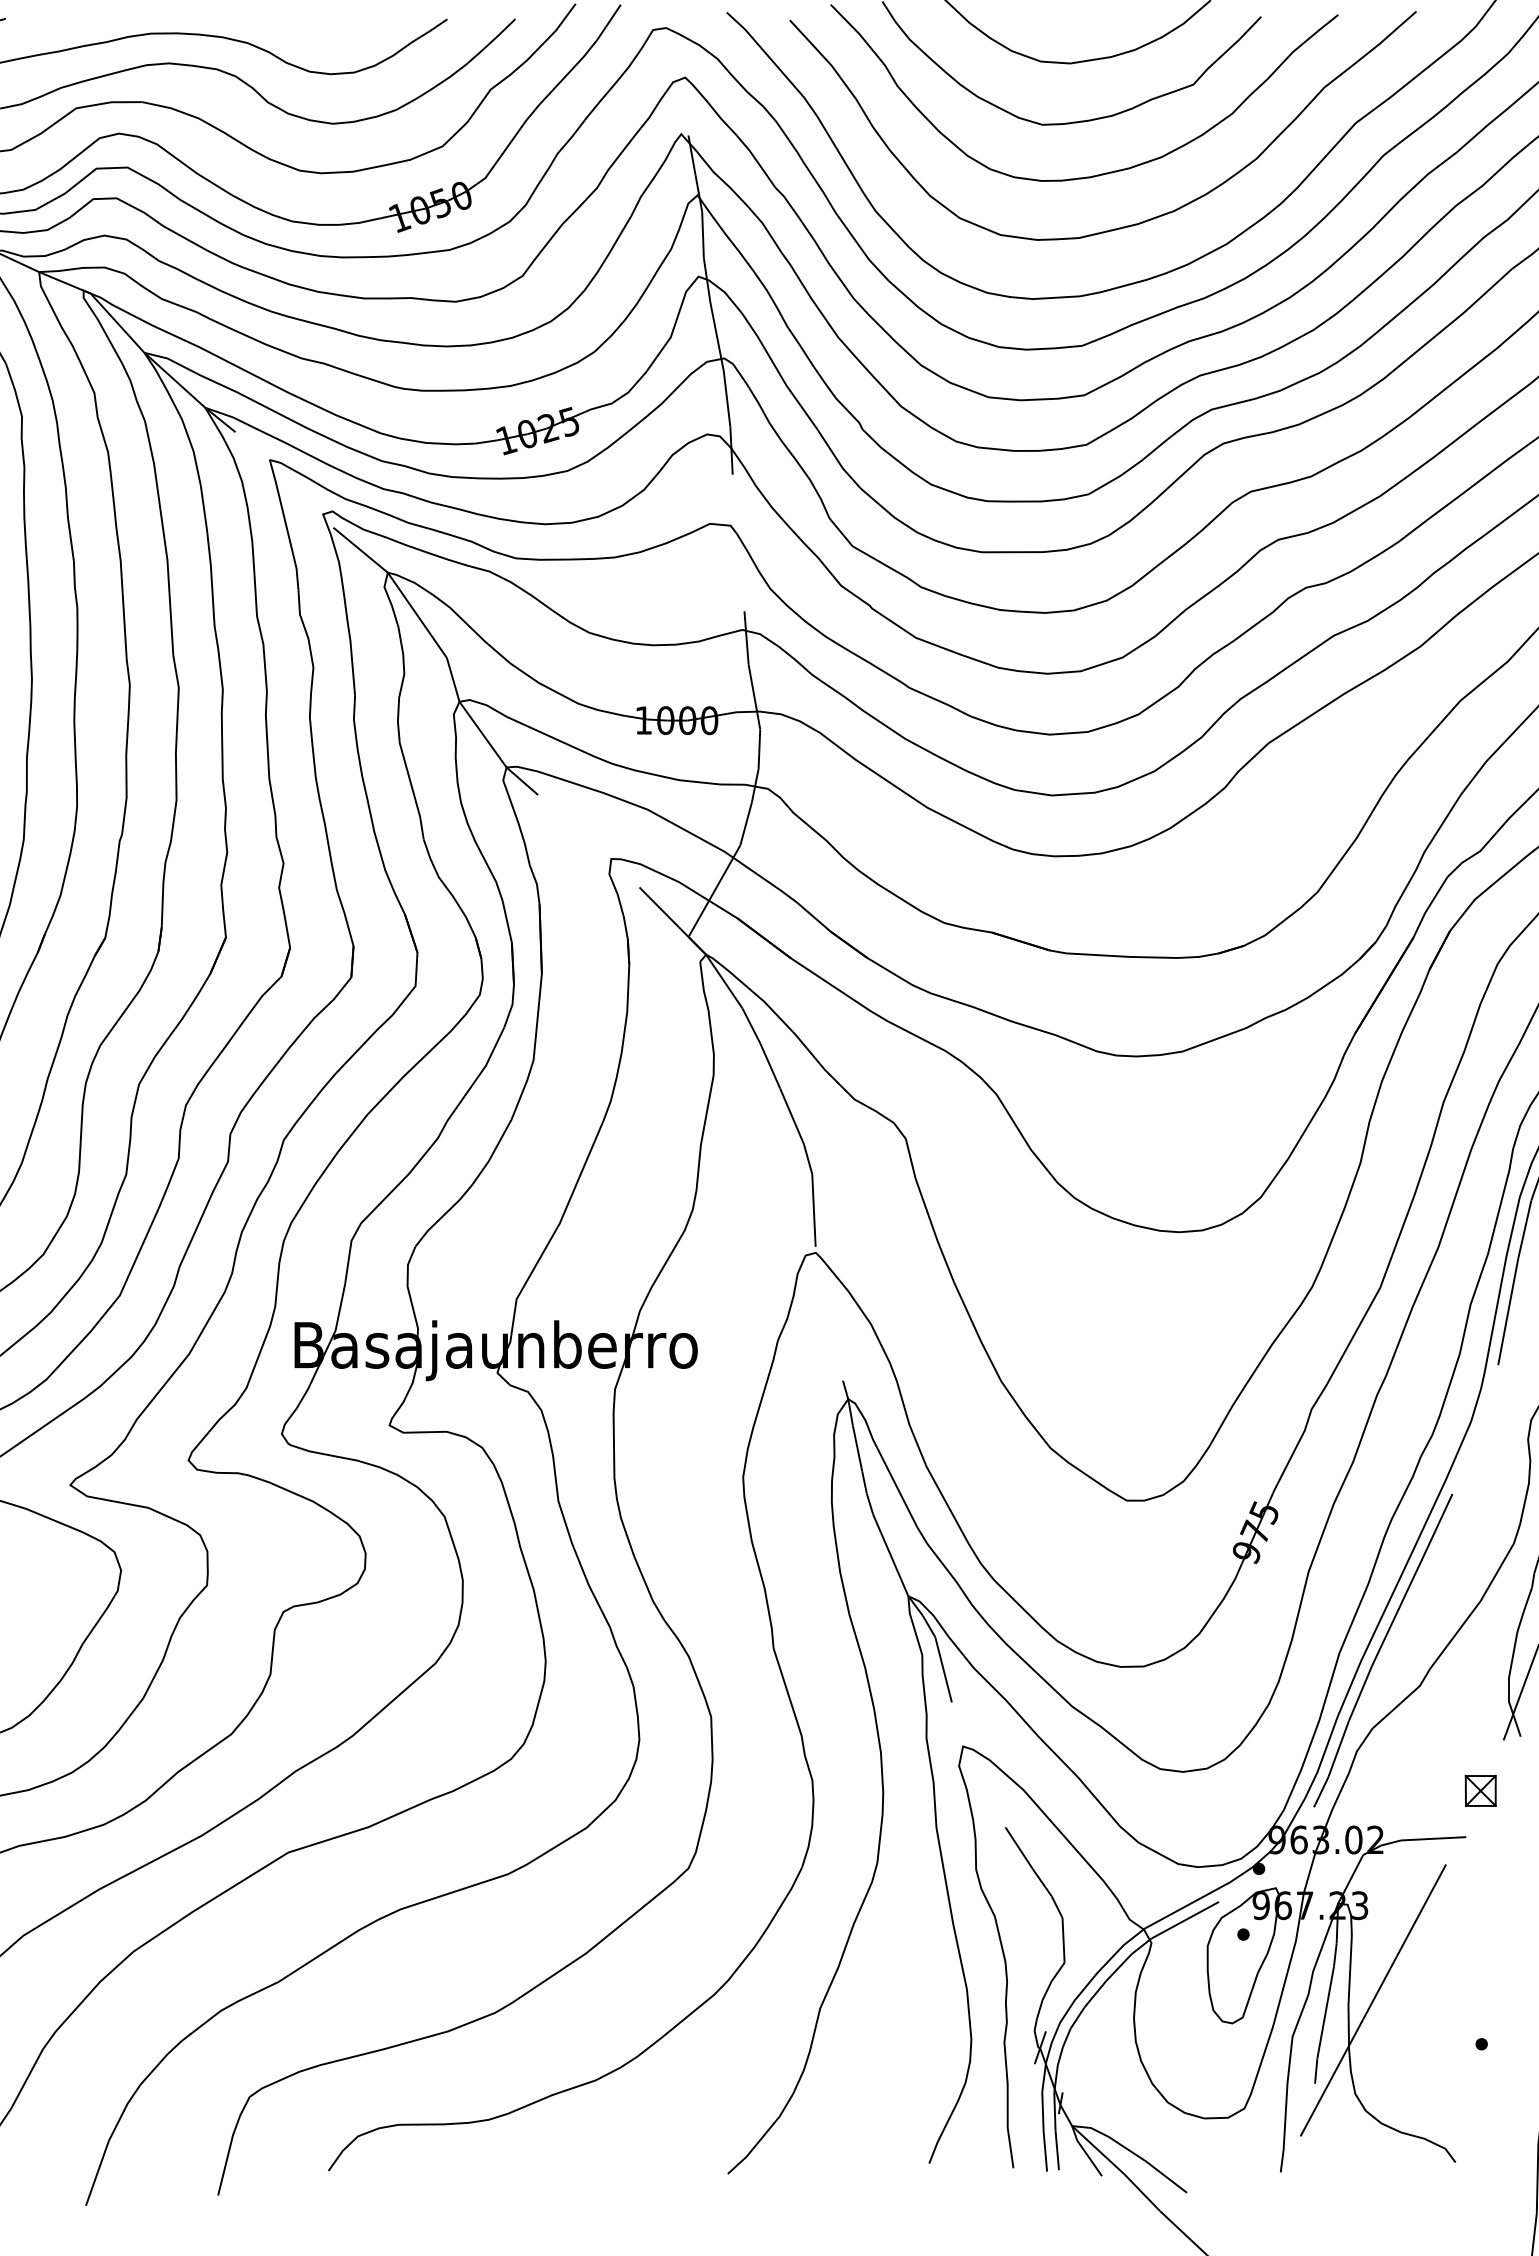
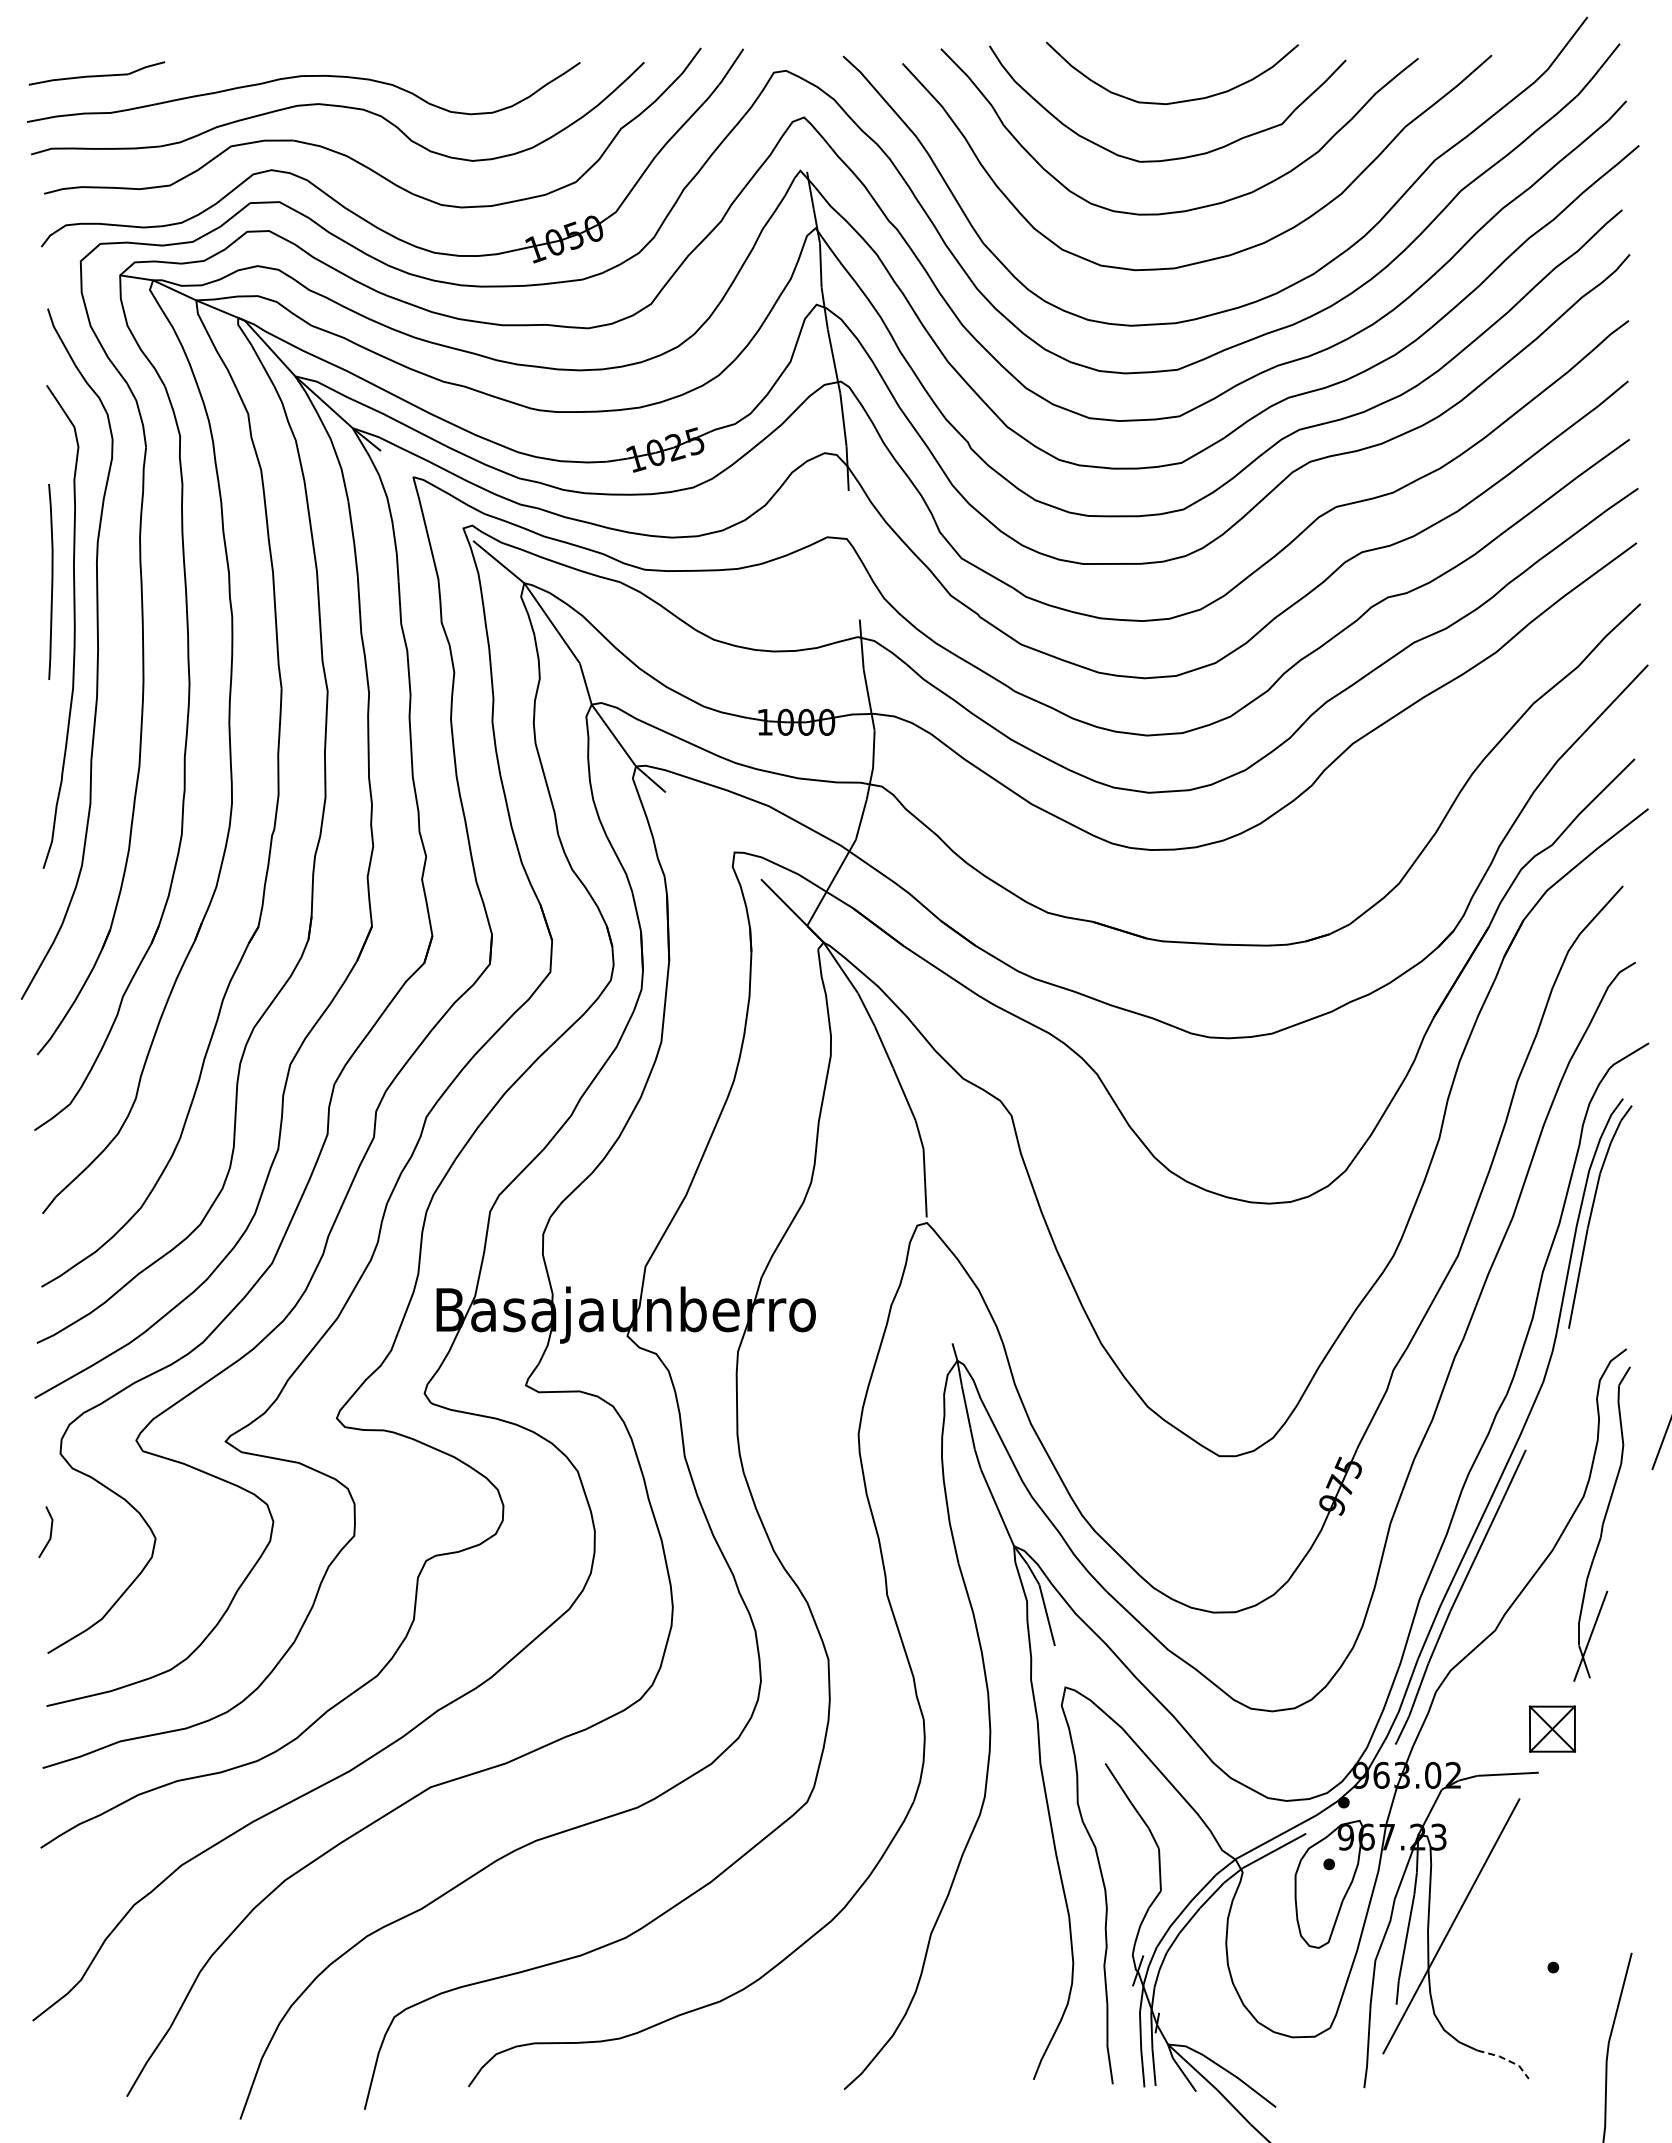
part: (1480, 1791) -> (1552, 1729), size x1.6
line: (1431, 2141) -> (1506, 2059), solid -> dashed

